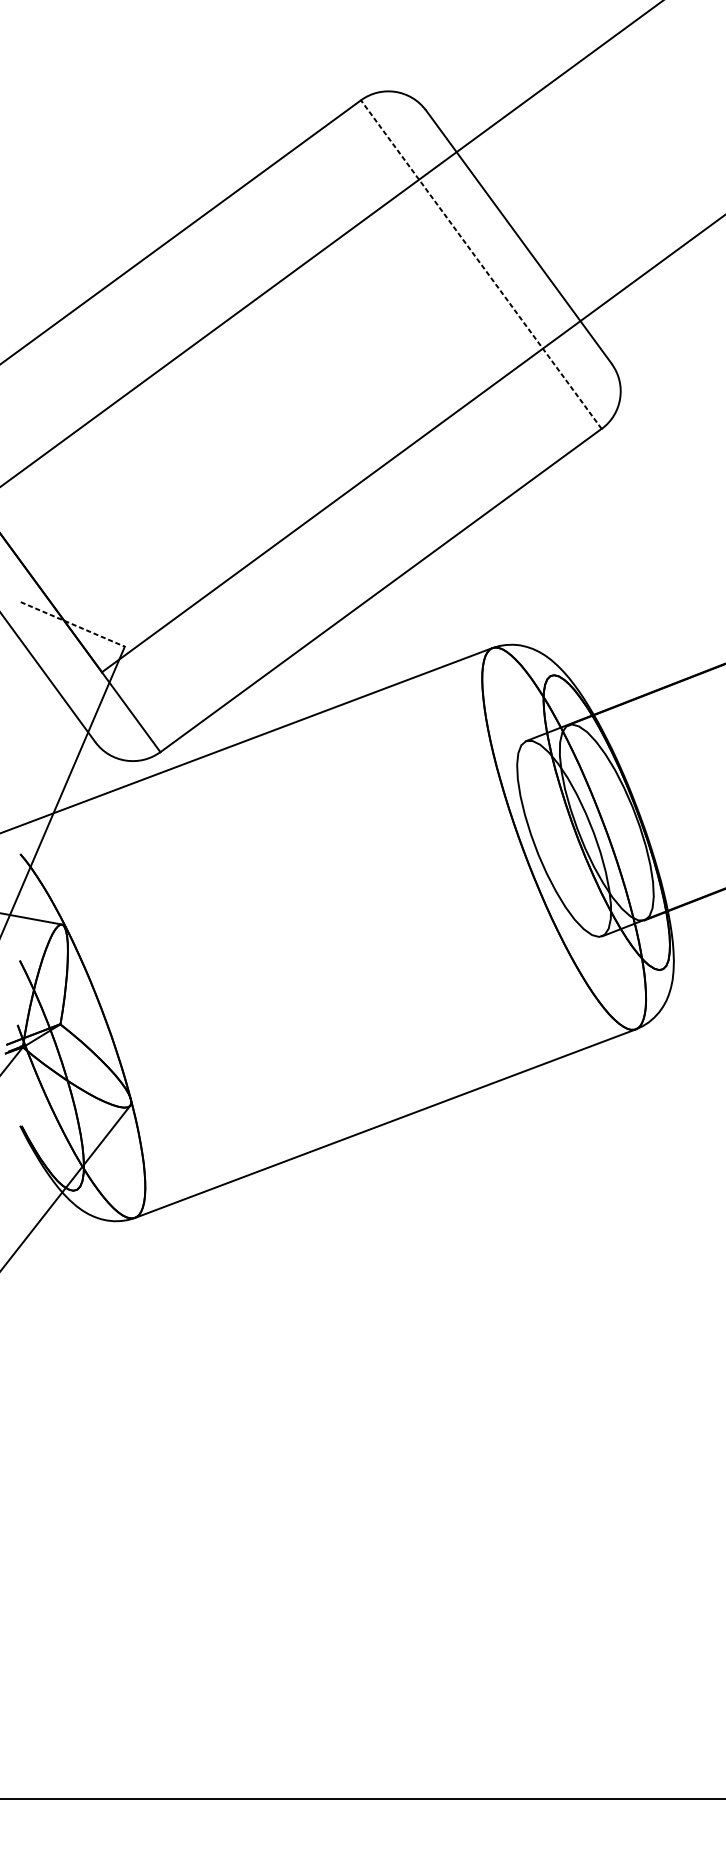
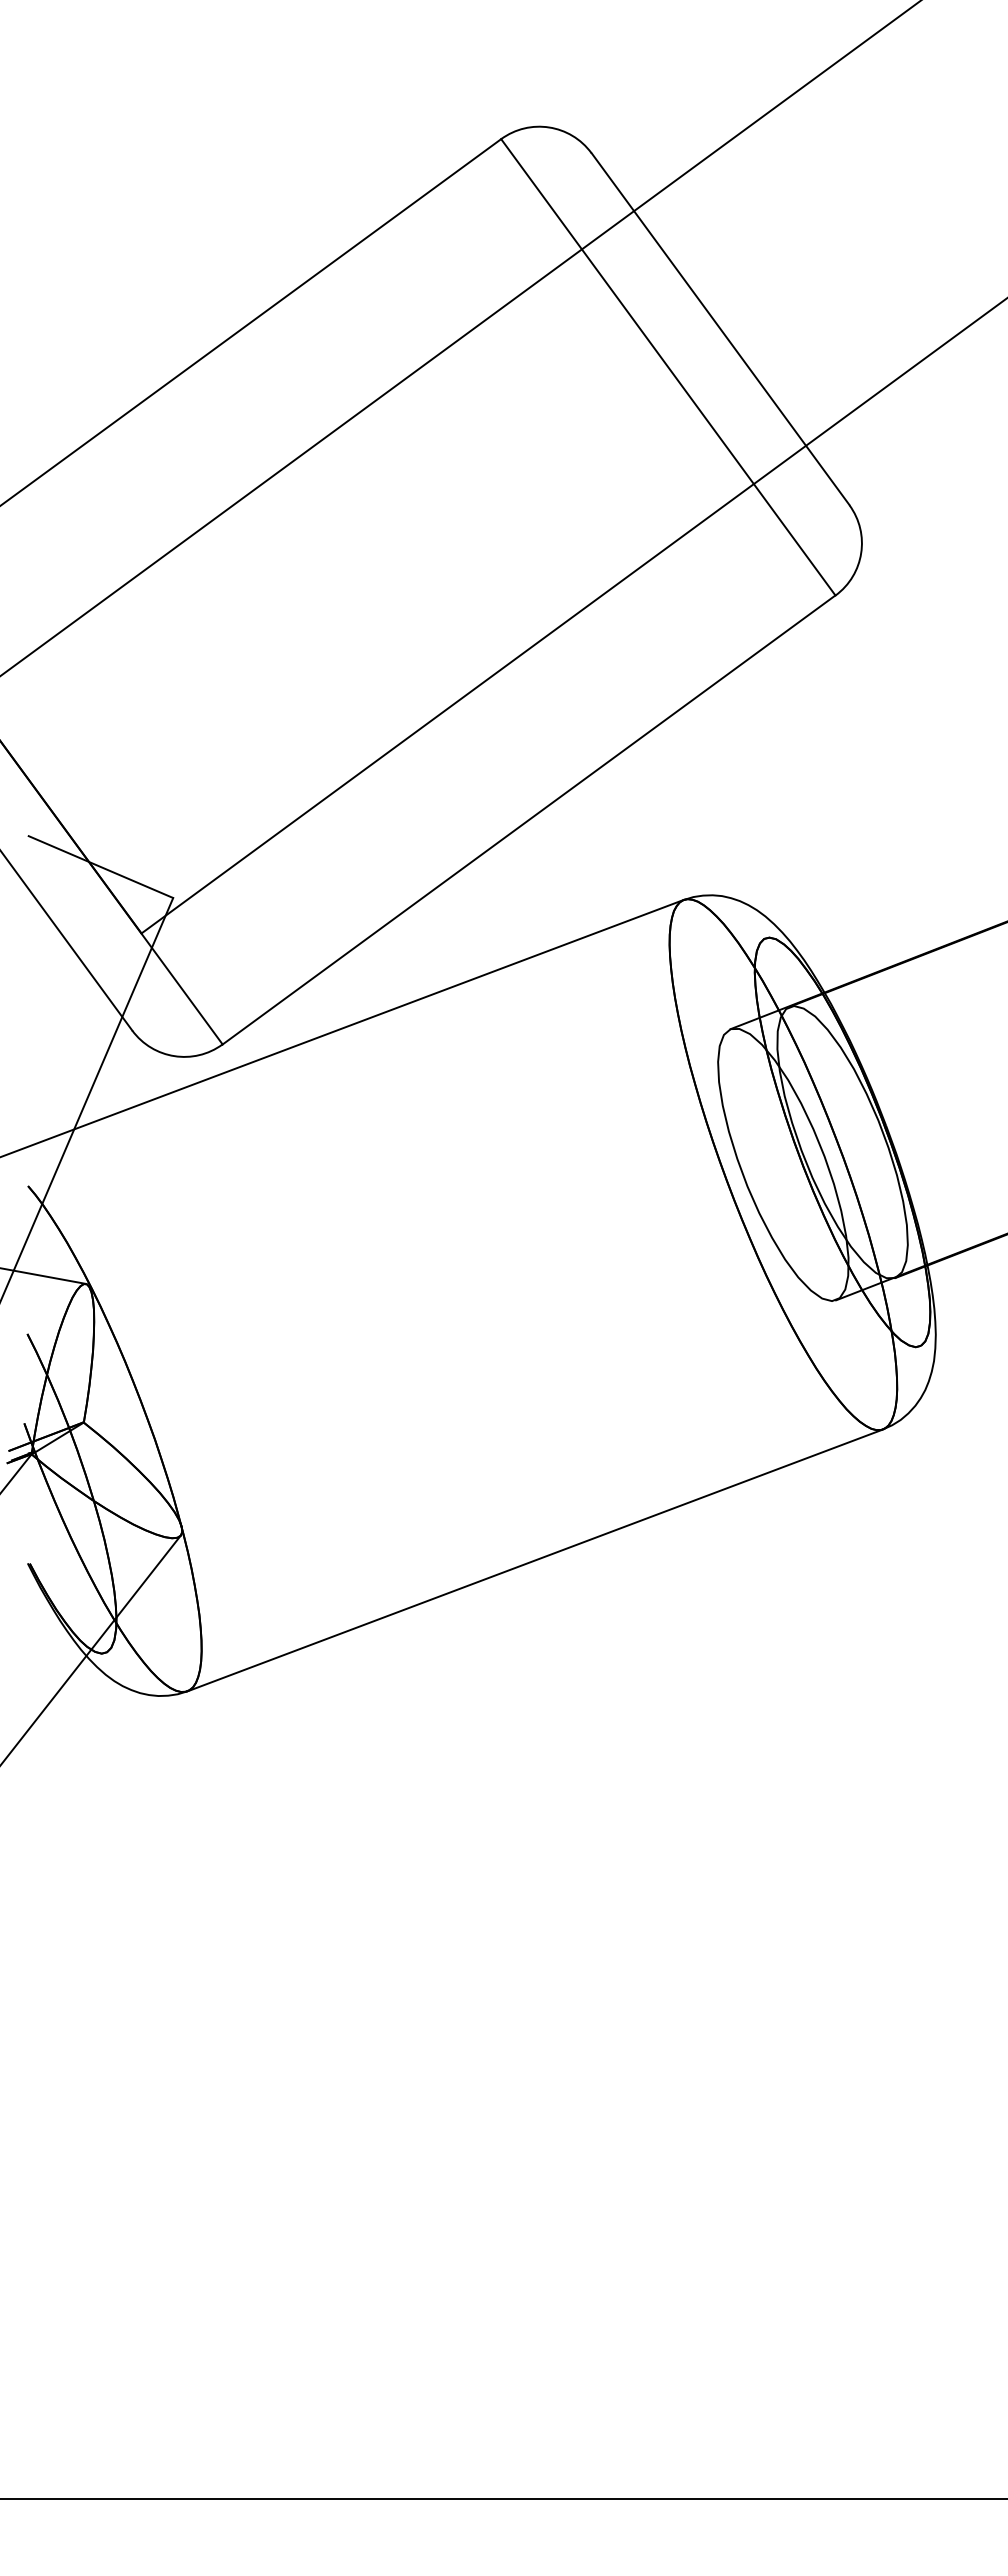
line: (481, 264) -> (668, 367), dashed -> solid
line: (73, 624) -> (101, 867), dashed -> solid

